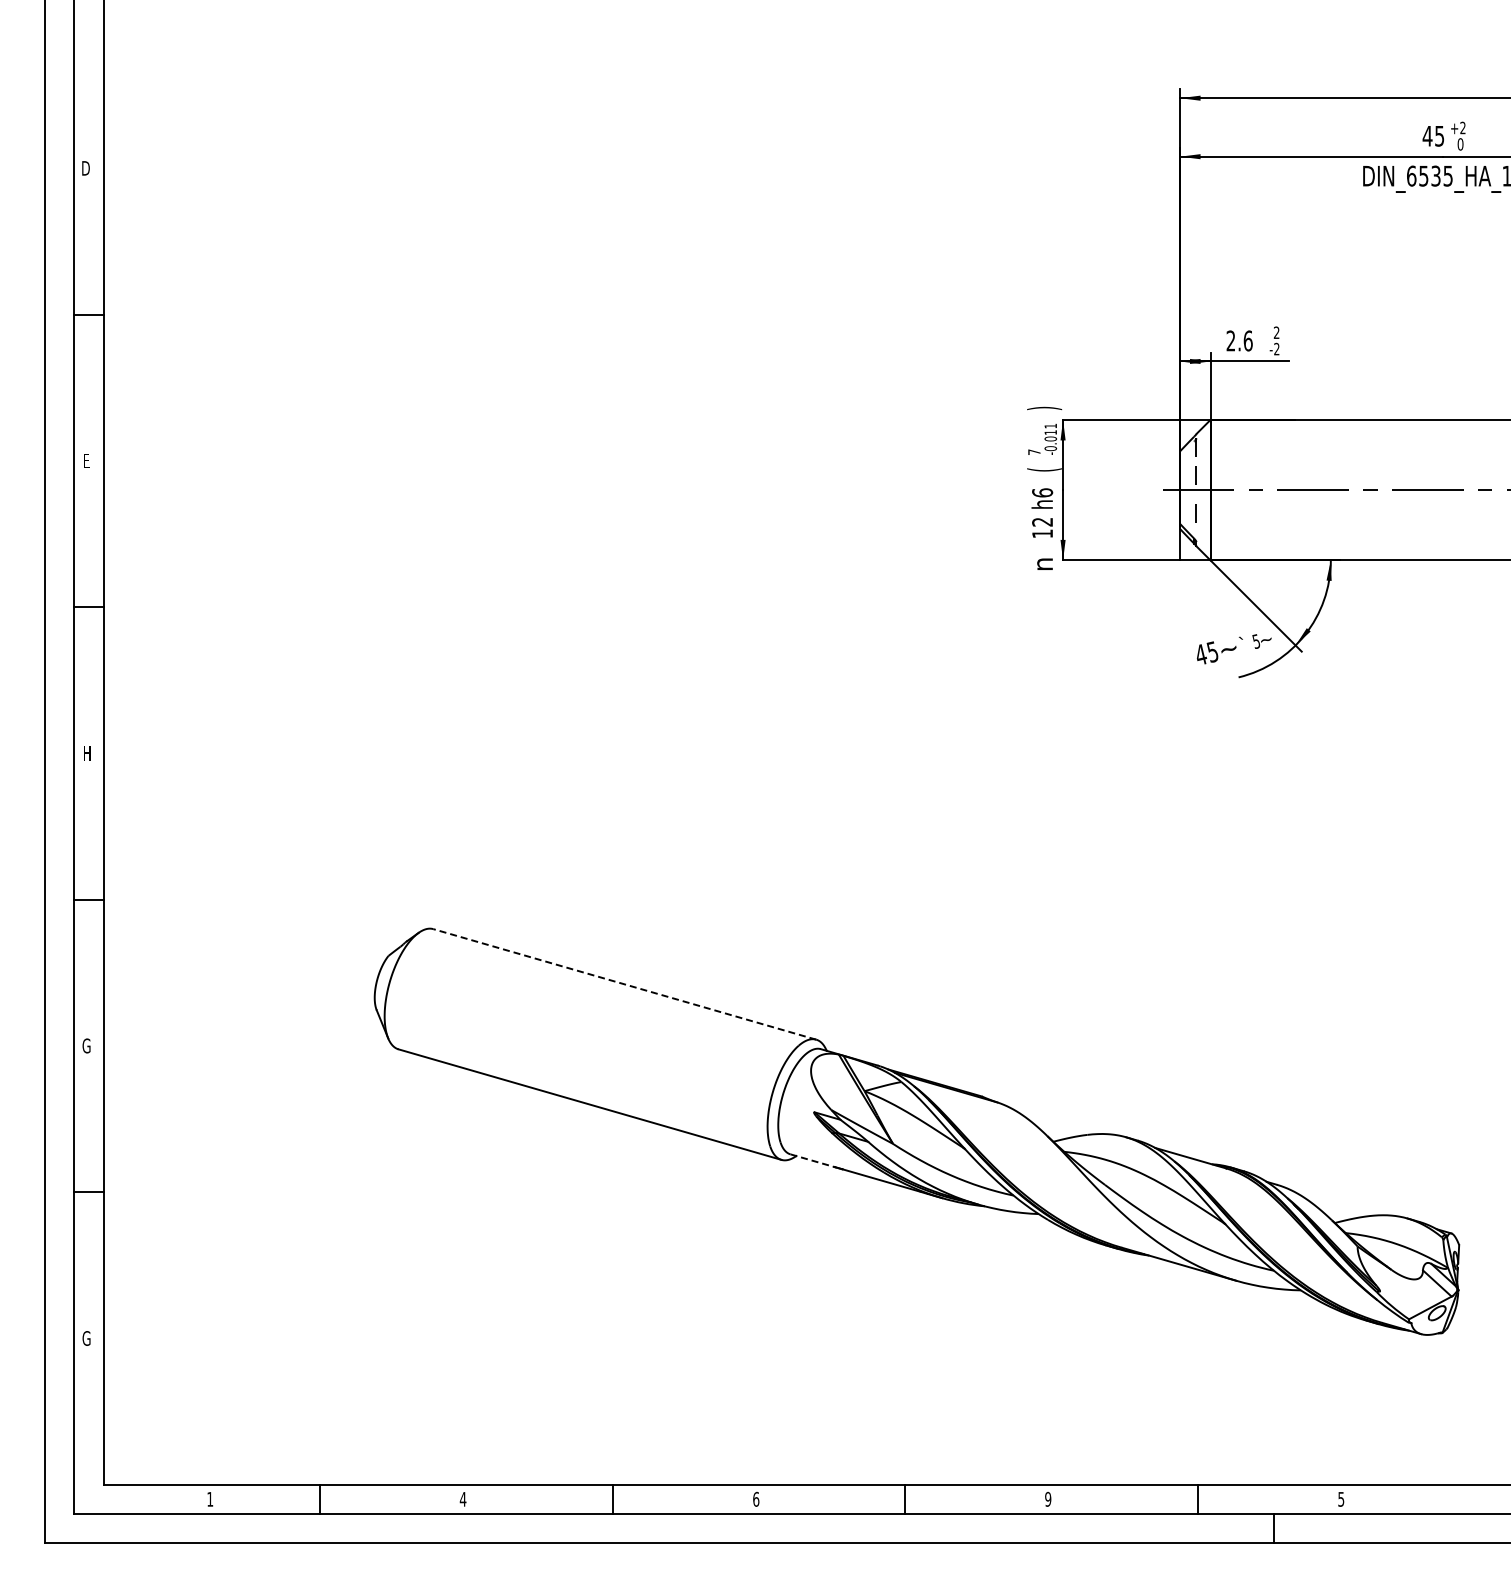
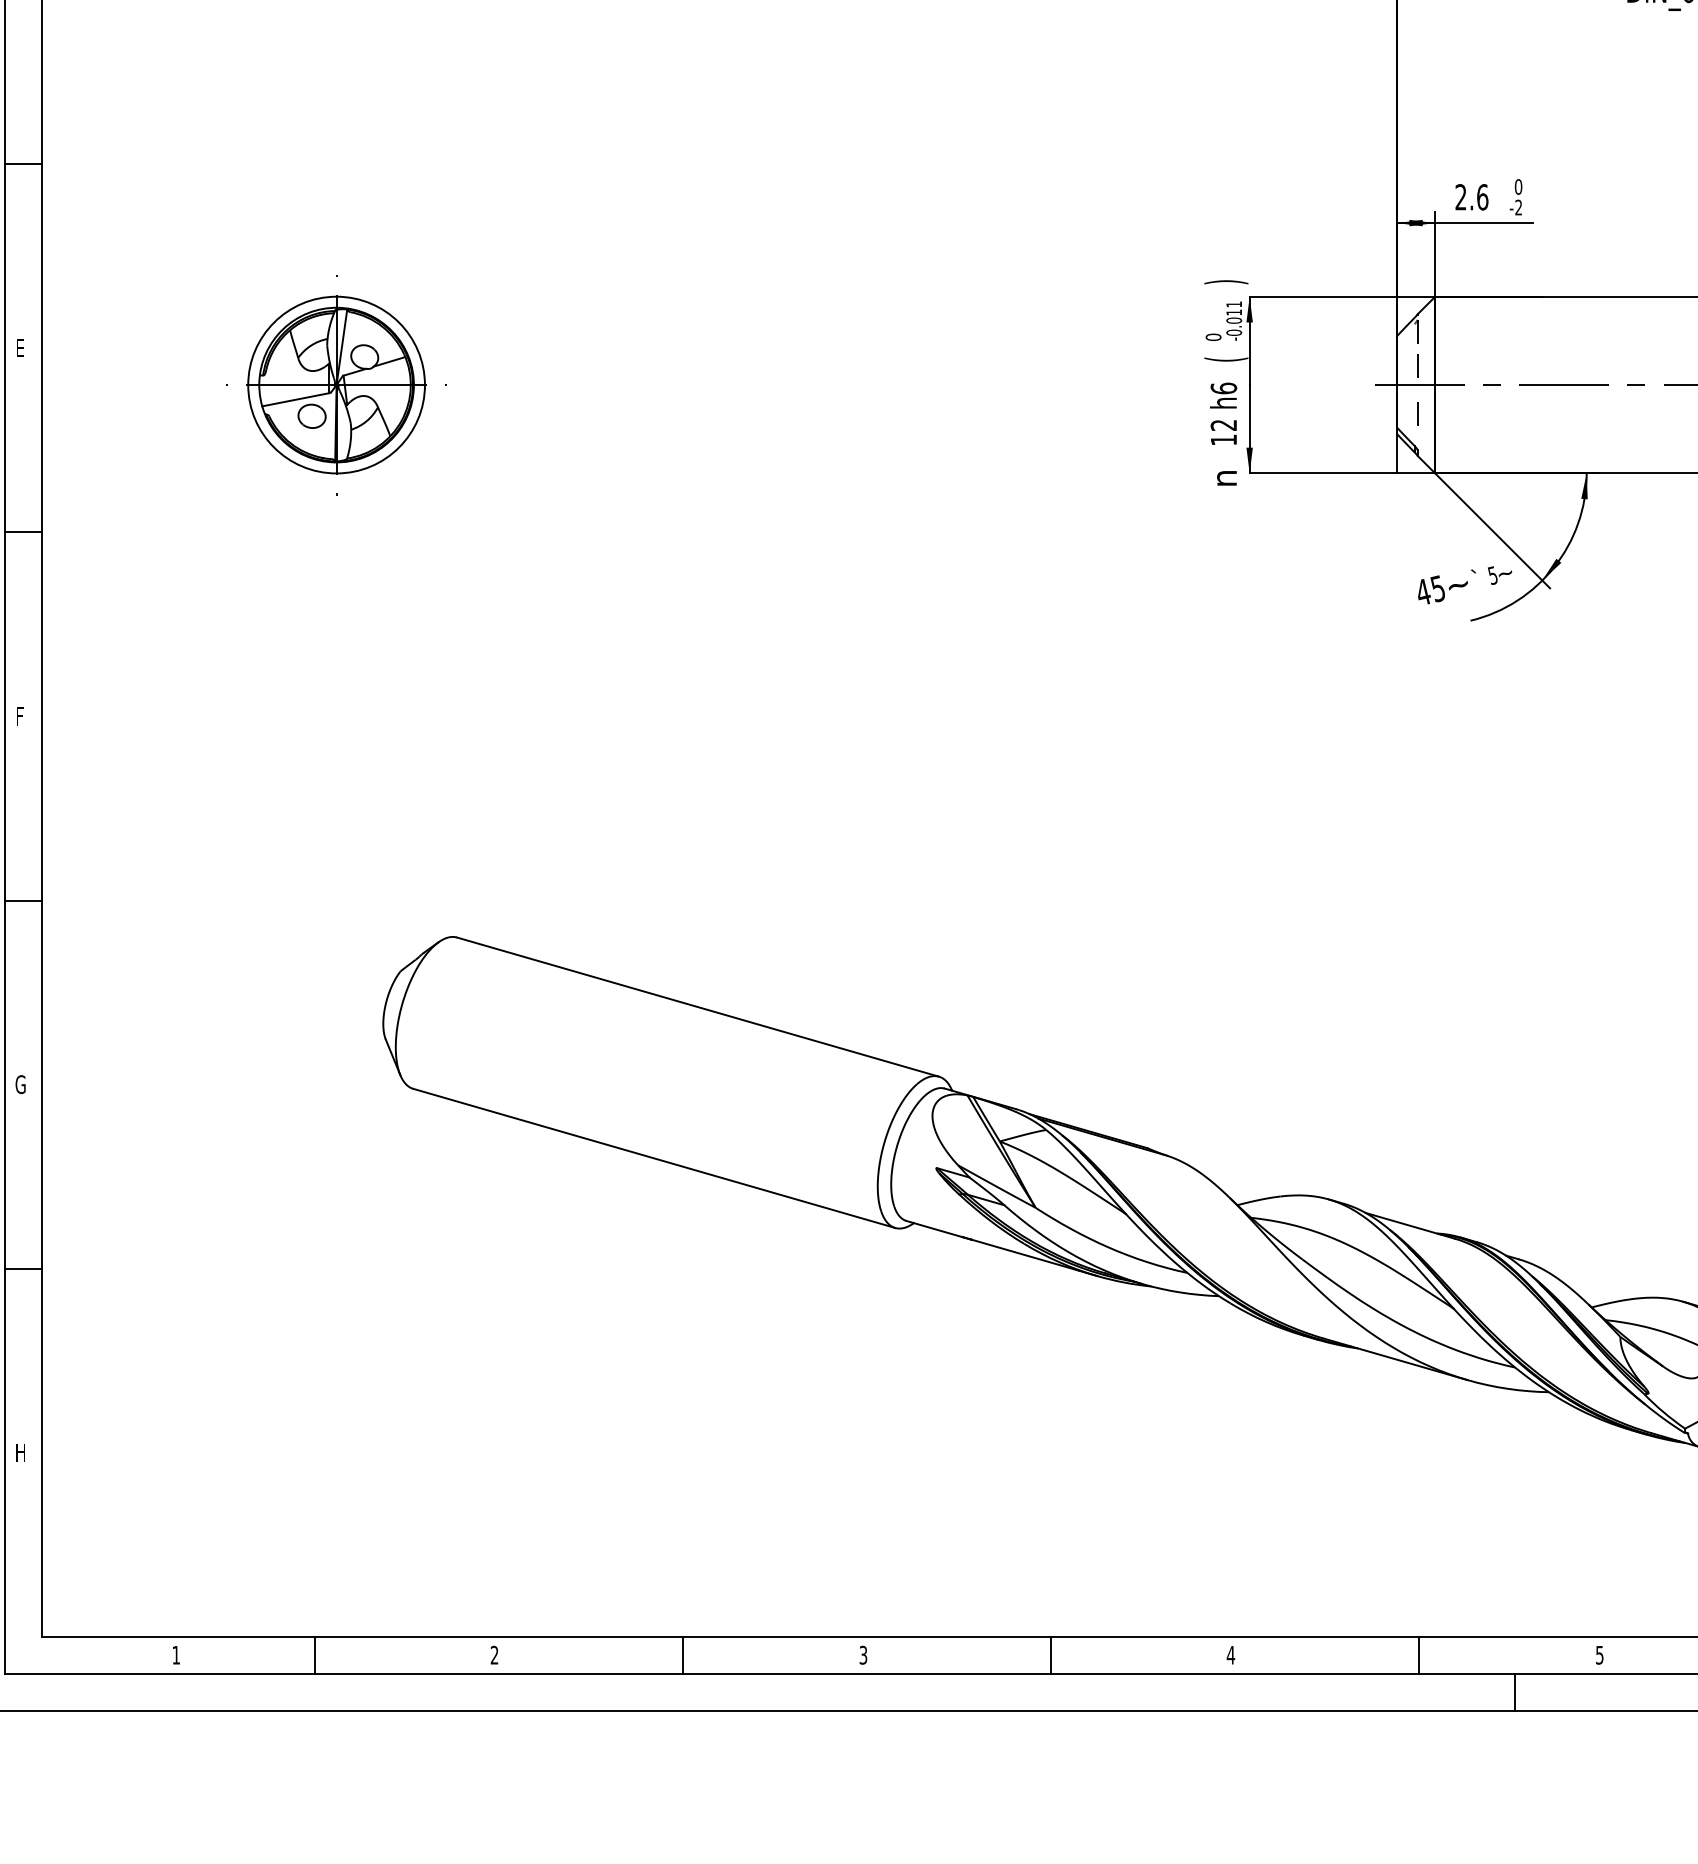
text: (1276, 332) -> (1518, 186), 2 -> 0
text: (1034, 452) -> (1213, 337), 7 -> 0
part: (337, 489) -> (336, 384), added
text: (87, 753) -> (21, 716), H -> F
line: (624, 984) -> (697, 1007), dashed -> solid
line: (813, 1160) -> (935, 1228), dashed -> solid
text: (86, 1338) -> (20, 1452), G -> H
text: (462, 1498) -> (493, 1654), 4 -> 2
text: (756, 1498) -> (863, 1654), 6 -> 3
text: (1047, 1498) -> (1230, 1654), 9 -> 4

